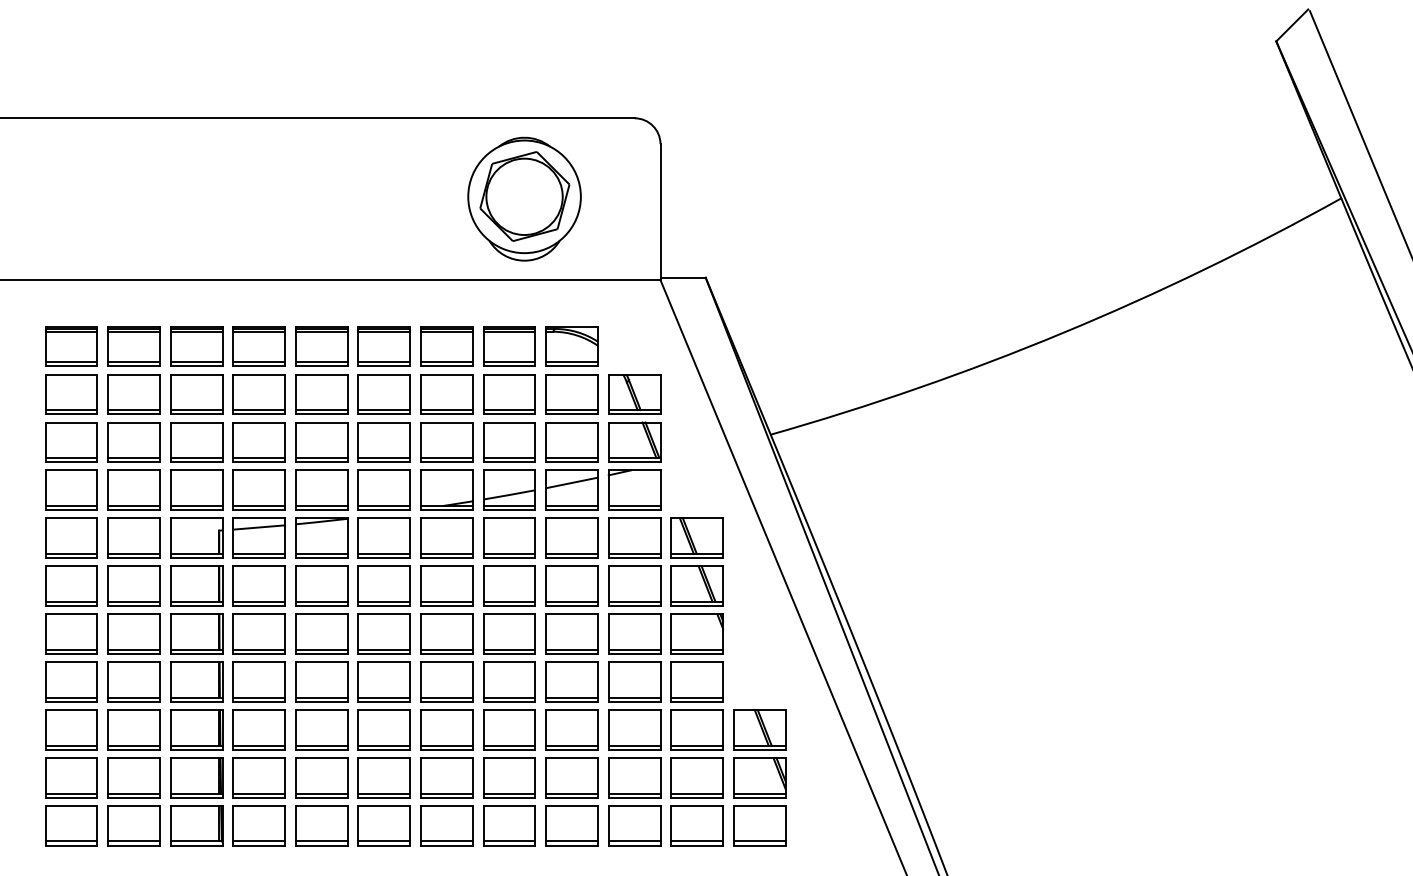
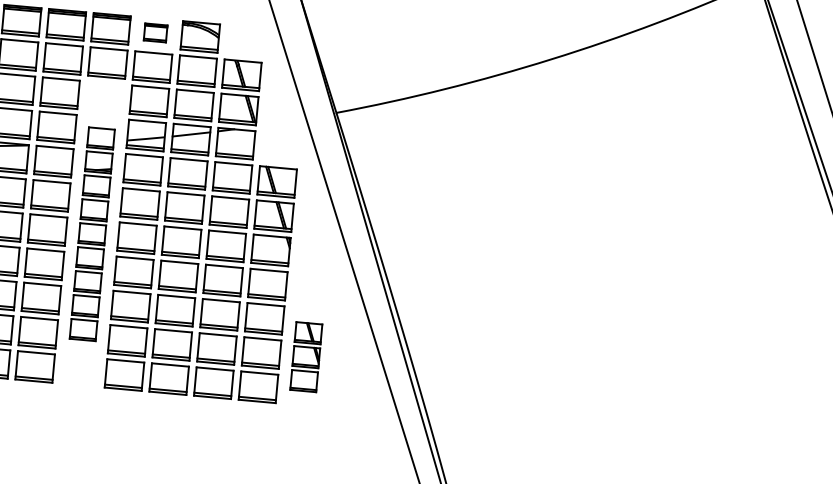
part: (509, 346) -> (155, 32), size x0.6
part: (446, 634) -> (91, 234), size x0.7
part: (759, 777) -> (306, 356), size x0.7

